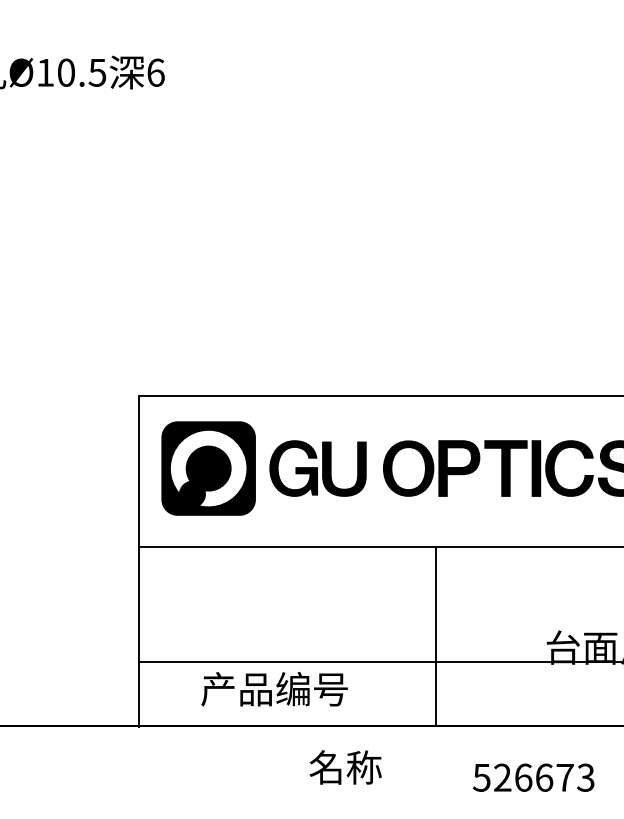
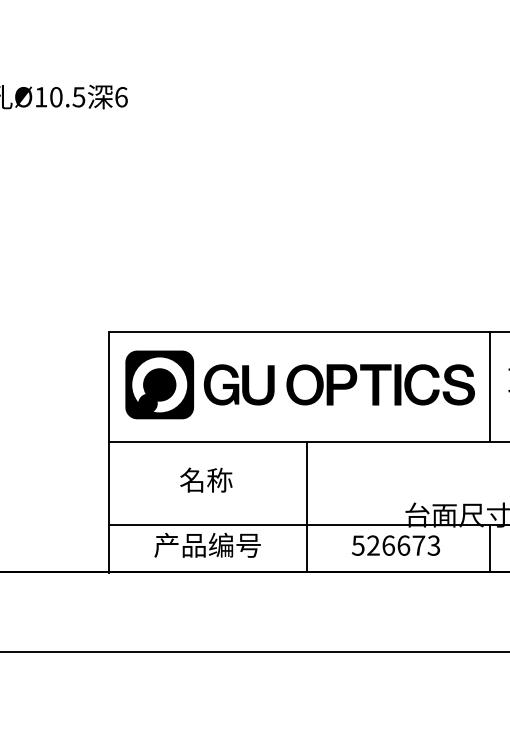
line: (435, 635) -> (306, 506), moved
text: (345, 766) -> (206, 479), moved
text: (533, 777) -> (395, 545), moved

